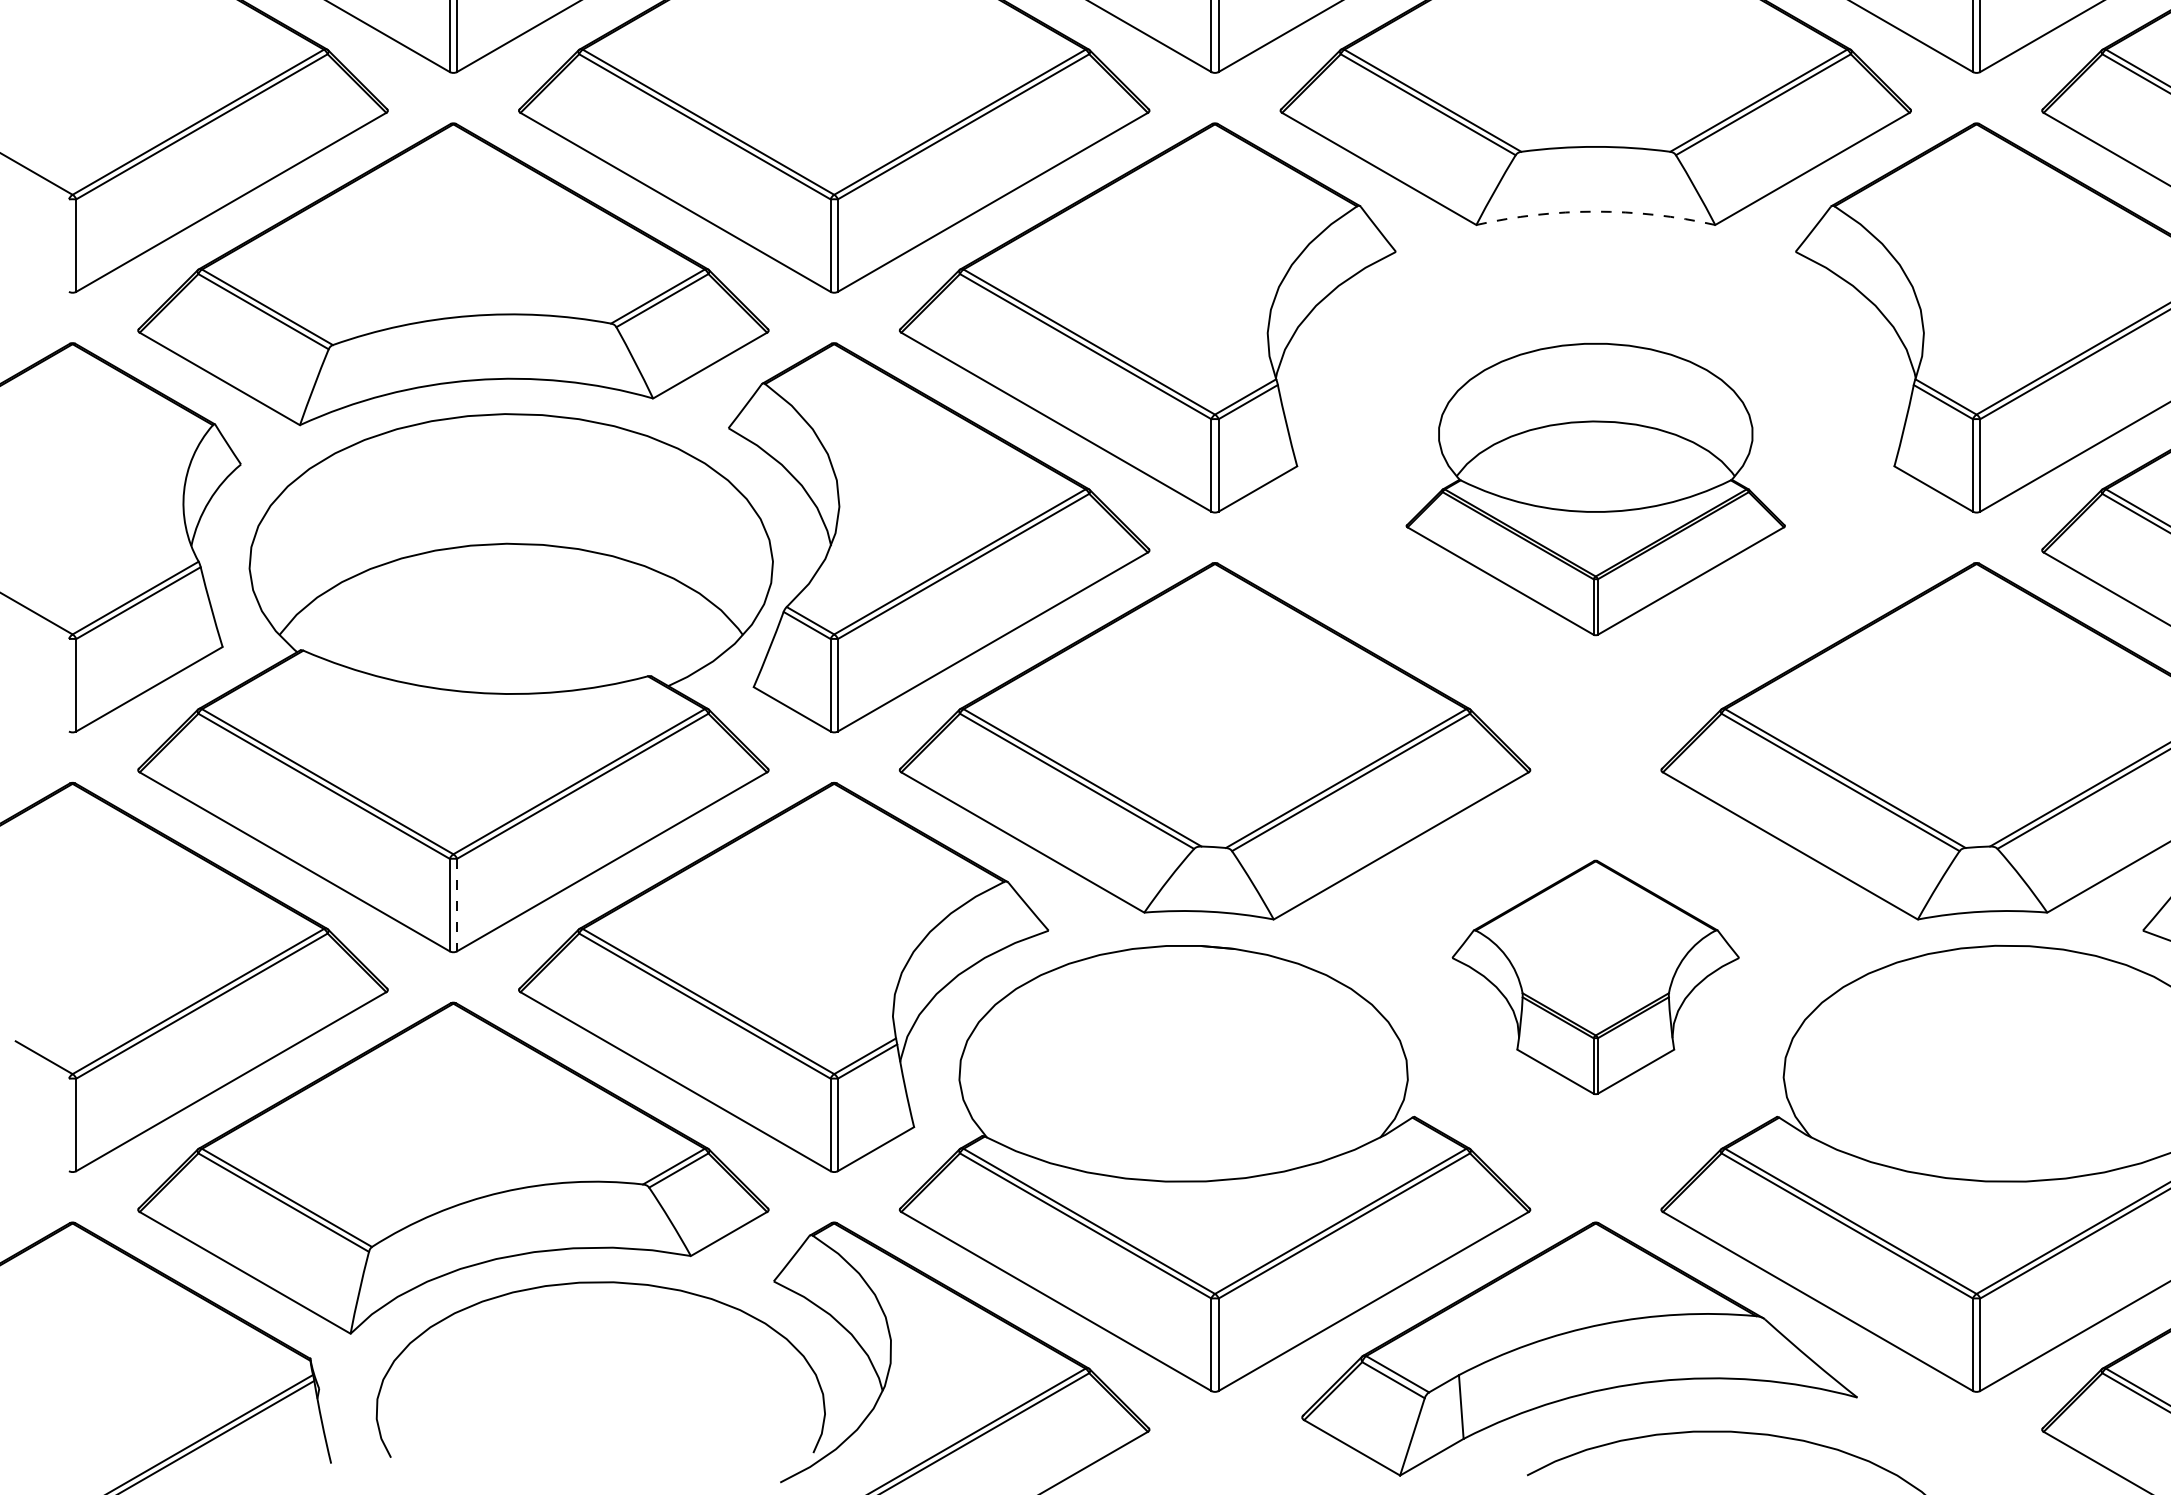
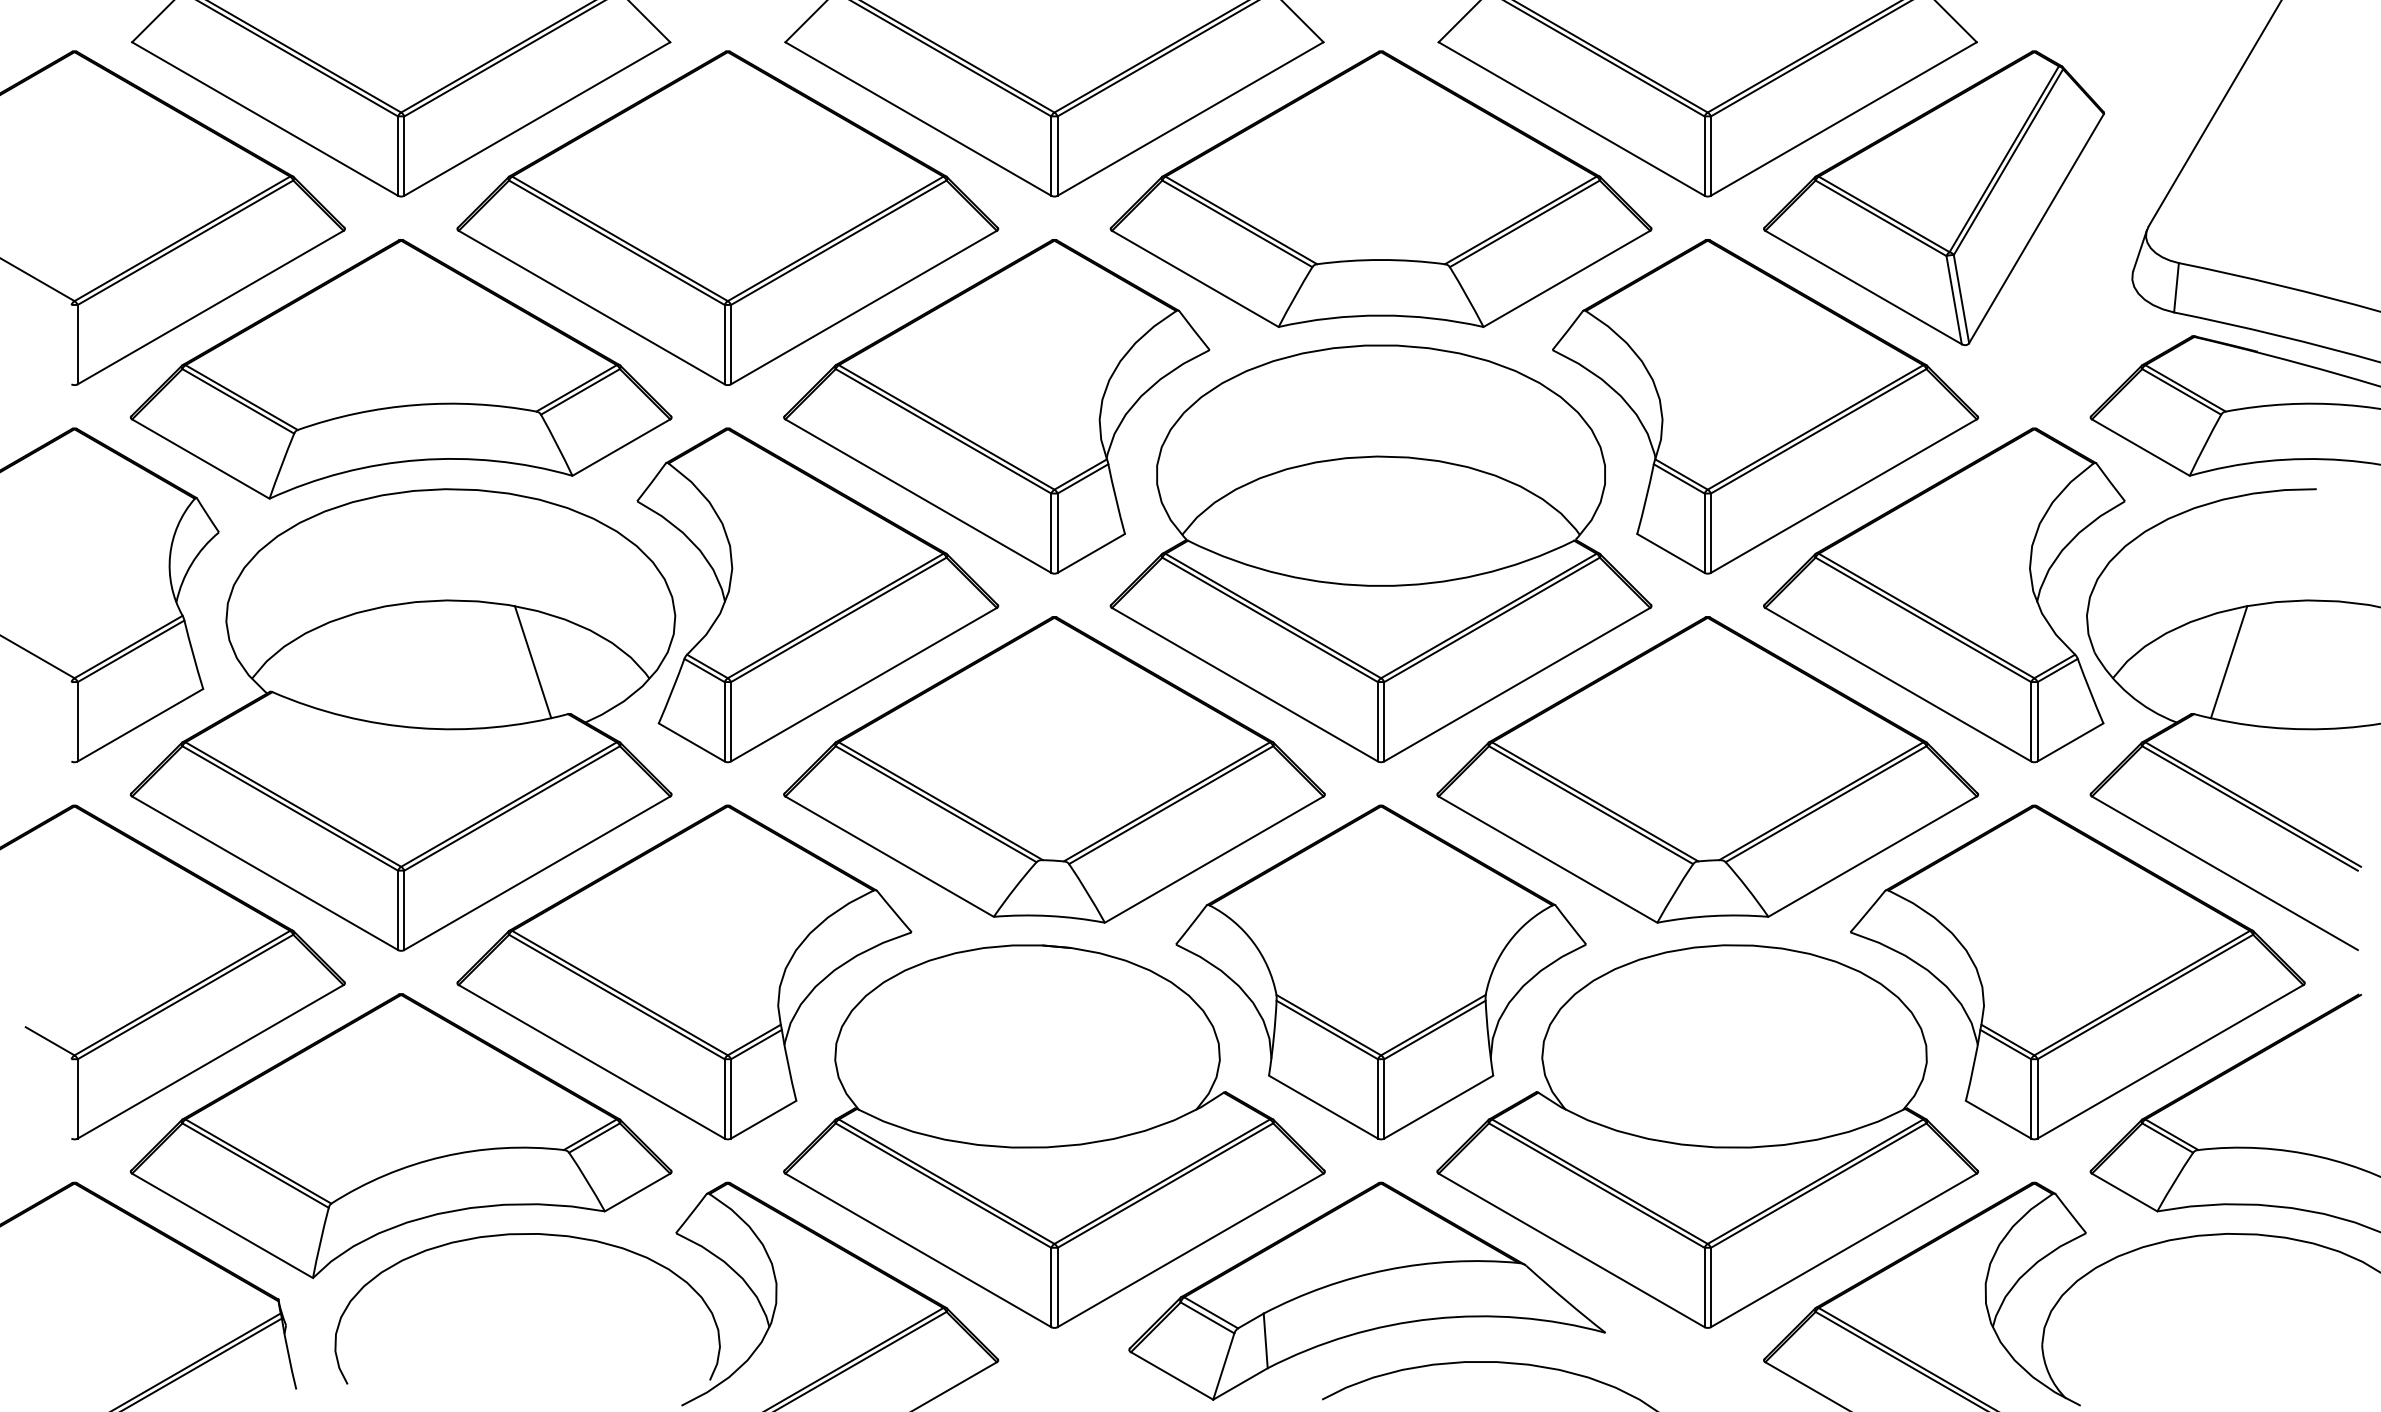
arc: (1596, 211) -> (1381, 315), dashed -> solid
part: (1595, 489) -> (1380, 553), size x1.67
line: (606, 616) -> (532, 662), added
line: (457, 905) -> (404, 910), dashed -> solid
part: (1595, 977) -> (1380, 972), size x1.67

